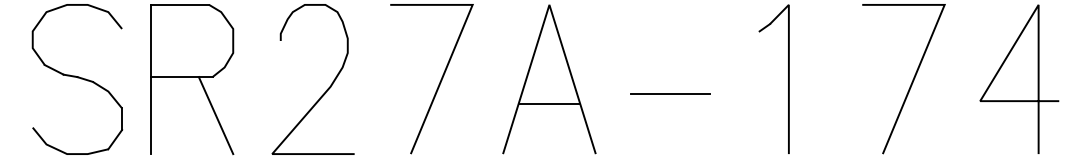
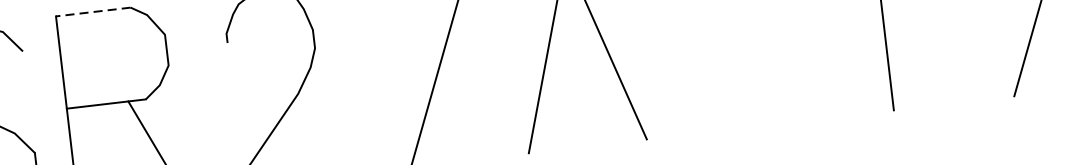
line: (179, 4) -> (92, 11), solid -> dashed
line: (670, 93) -> (733, 51), removed
line: (549, 103) -> (580, 82), removed

